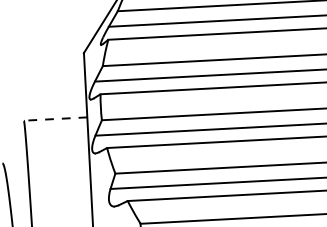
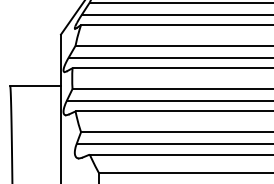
line: (55, 119) -> (35, 86), dashed -> solid

